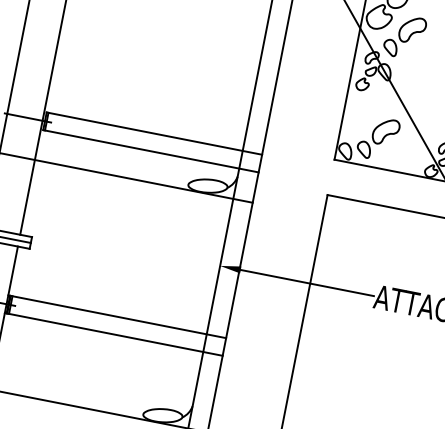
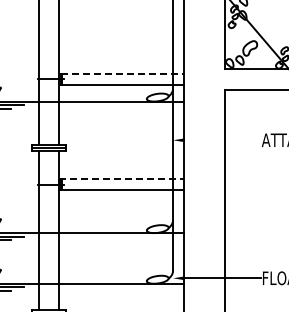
line: (154, 133) -> (122, 74), solid -> dashed
line: (306, 283) -> (222, 140), removed
line: (118, 317) -> (122, 179), solid -> dashed

